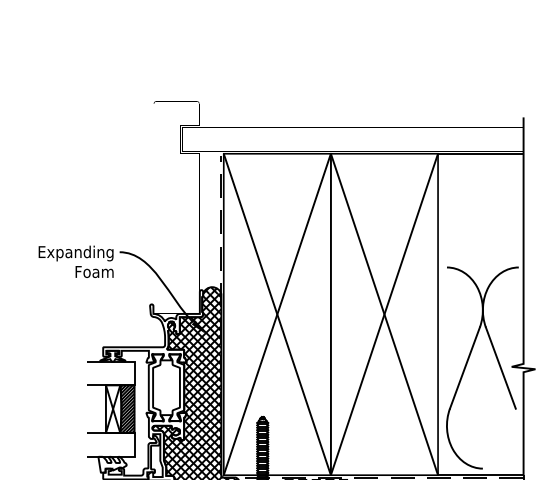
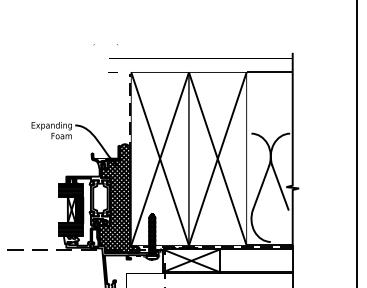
hatch: (110, 373) -> (70, 190), added
hatch: (110, 443) -> (70, 228), added

